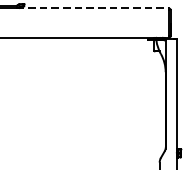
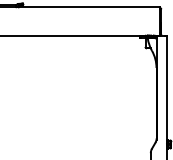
line: (93, 8) -> (88, 7), dashed -> solid

